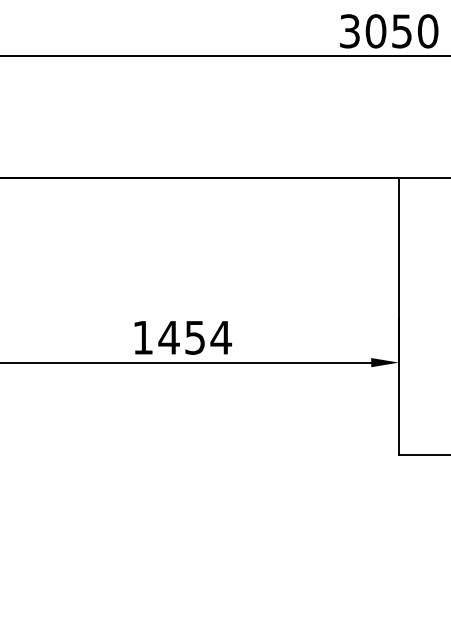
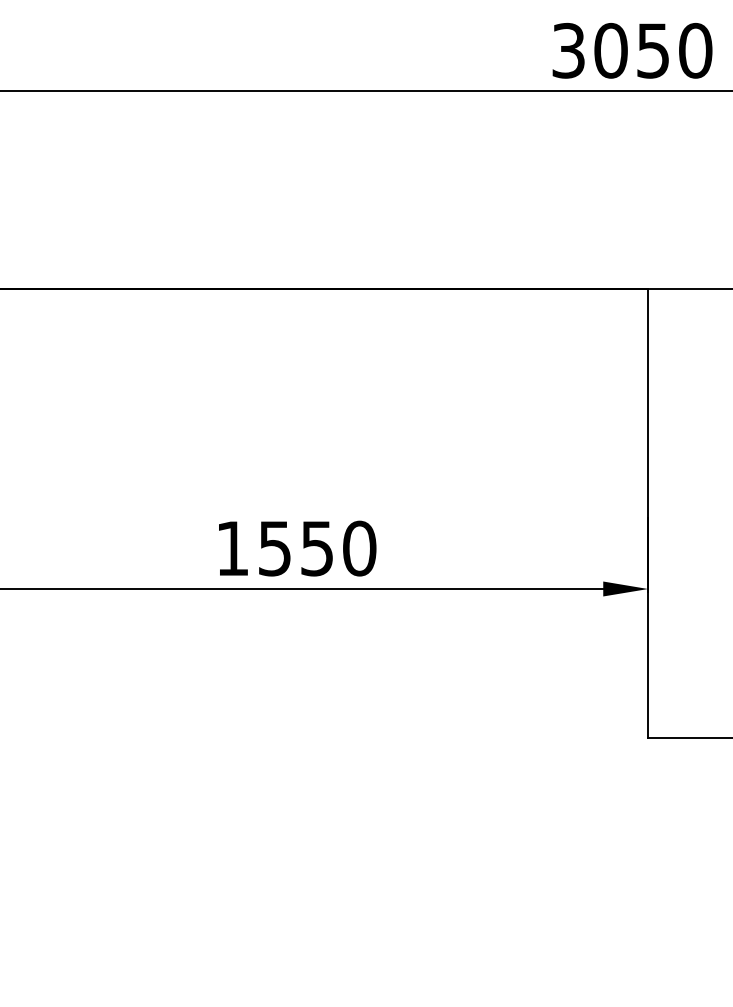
text: (195, 337) -> (317, 548), 1454 -> 1550

